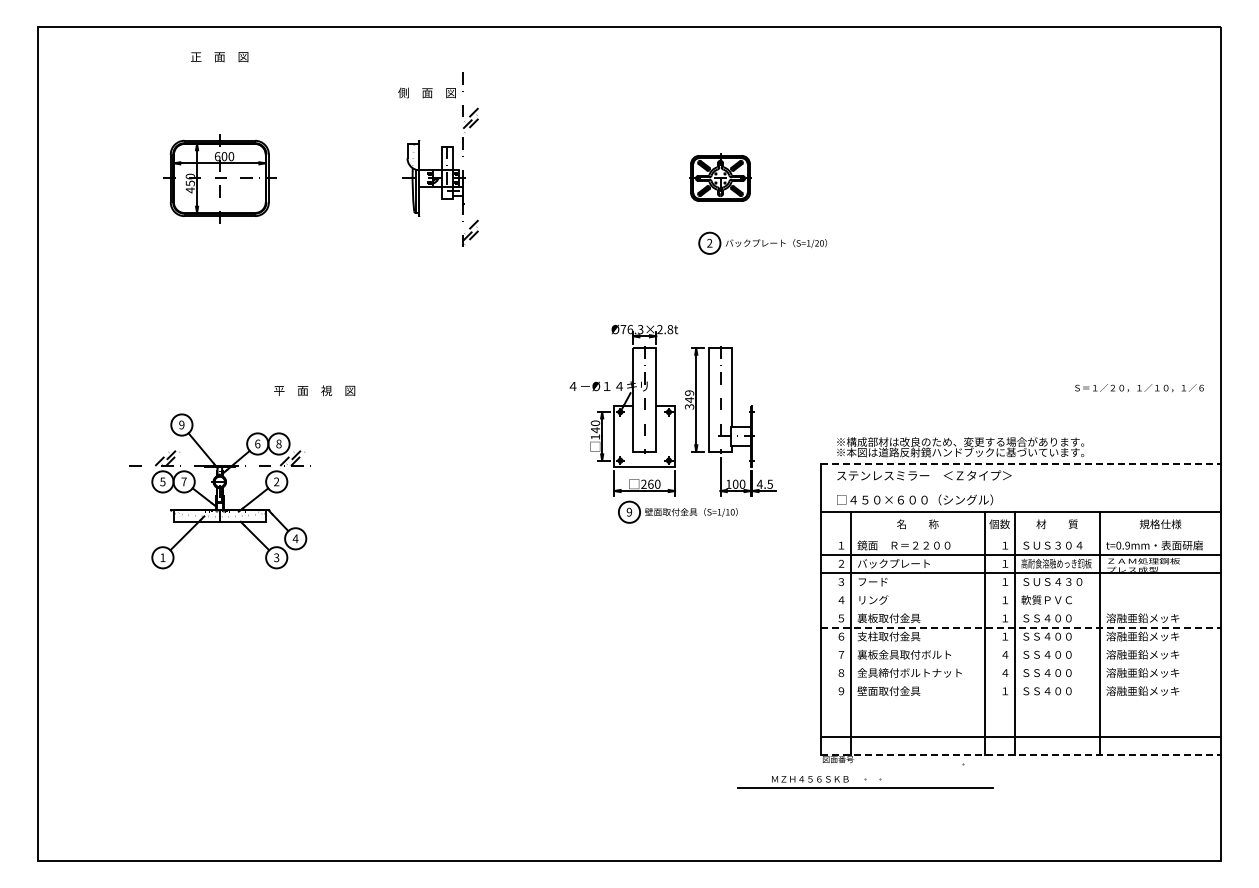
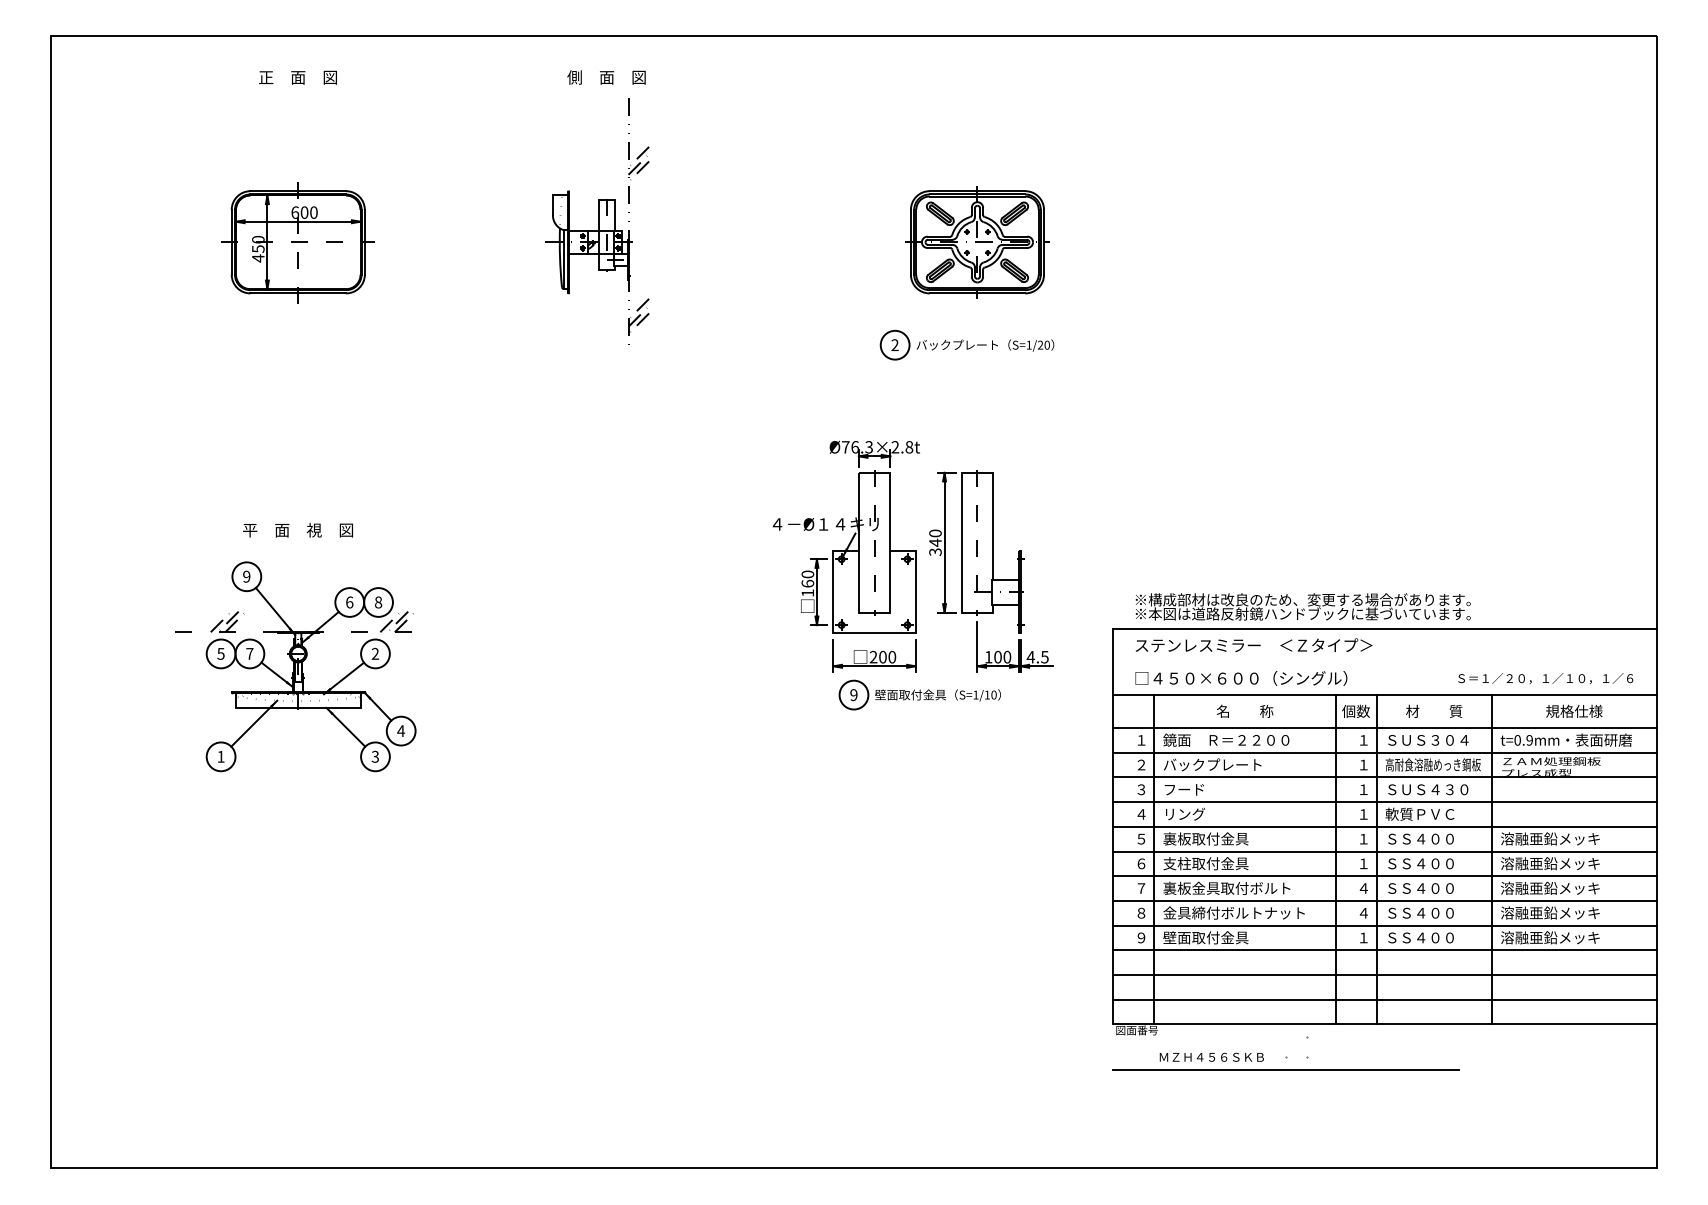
text: (426, 92) -> (605, 76), moved
part: (720, 178) -> (977, 242), size x1.67
part: (762, 242) -> (966, 344), moved
text: (1139, 387) -> (1545, 677), moved
text: (314, 390) -> (297, 529), moved
text: (689, 392) -> (935, 532), 349 -> 340
text: (595, 430) -> (807, 584), 140 -> 160
line: (1021, 463) -> (1385, 628), dashed -> solid
text: (650, 483) -> (882, 656), 260 -> 200
line: (1020, 536) -> (1384, 727), added
line: (1020, 591) -> (1384, 802), added
line: (1020, 609) -> (1384, 827), added
line: (1021, 627) -> (1385, 851), dashed -> solid
line: (1020, 645) -> (1384, 875), added
line: (1020, 664) -> (1384, 901), added
line: (1020, 682) -> (1384, 926), added
line: (1020, 700) -> (1384, 950), added
line: (1020, 718) -> (1384, 974), added
line: (1021, 755) -> (1385, 1025), dashed -> solid
part: (865, 782) -> (1286, 1061), moved

